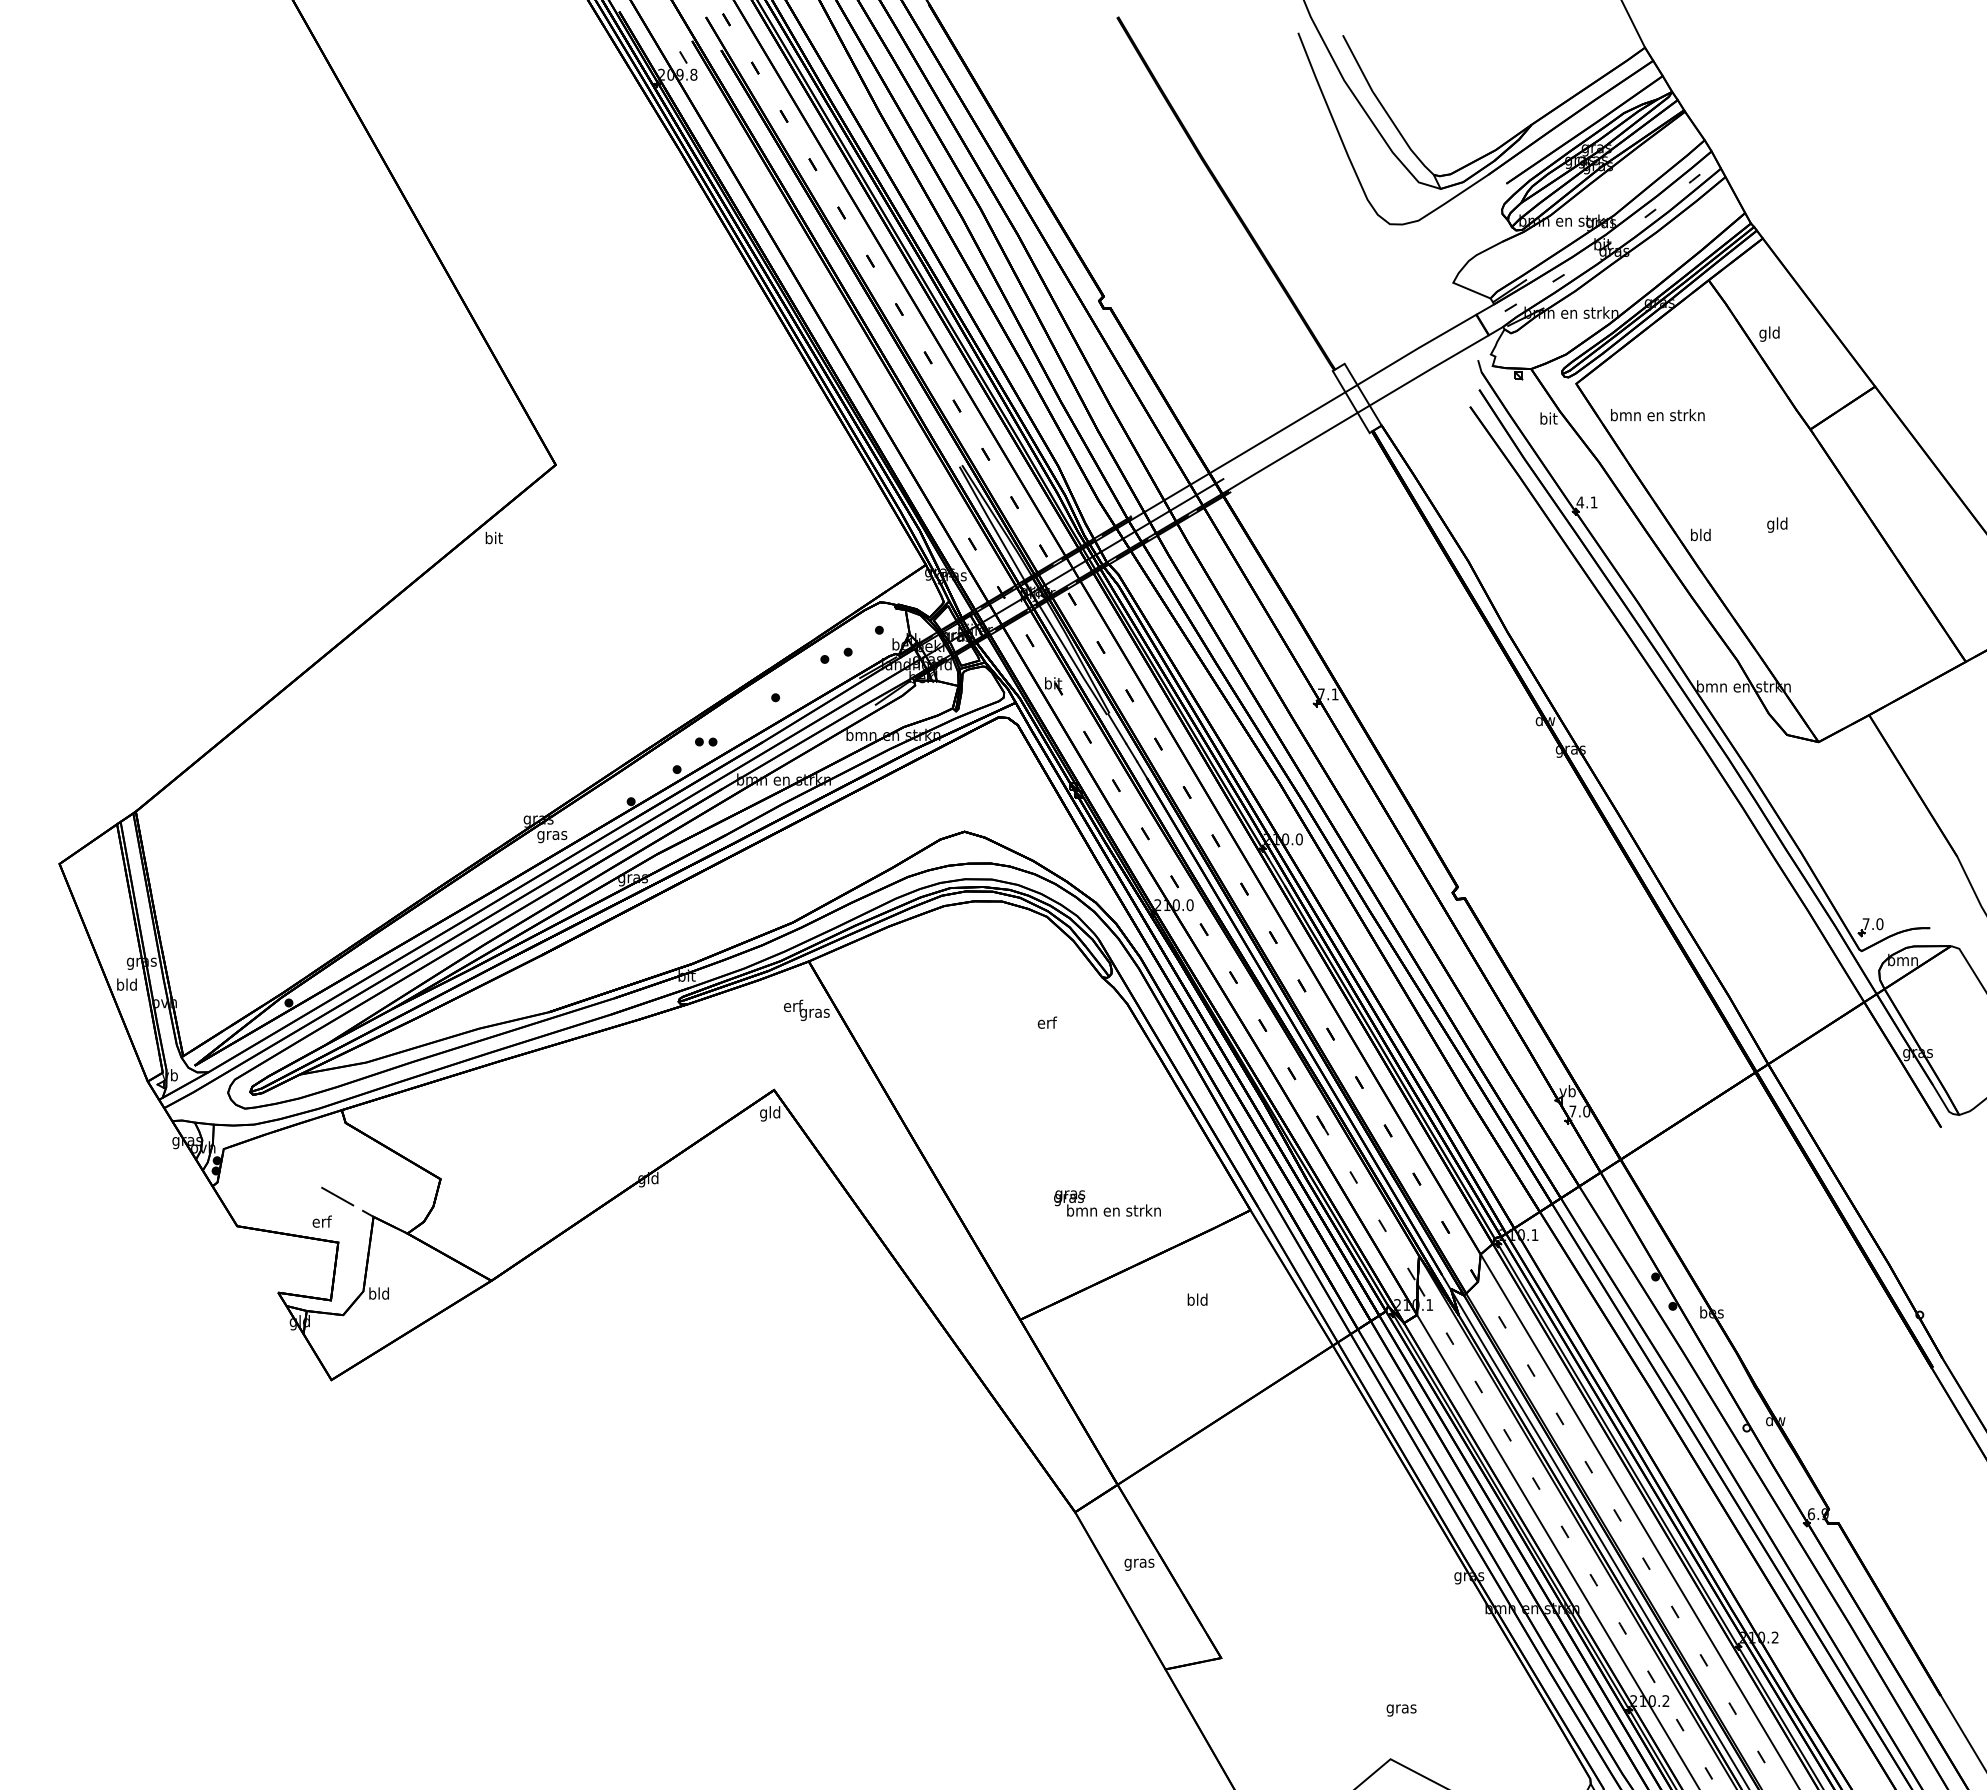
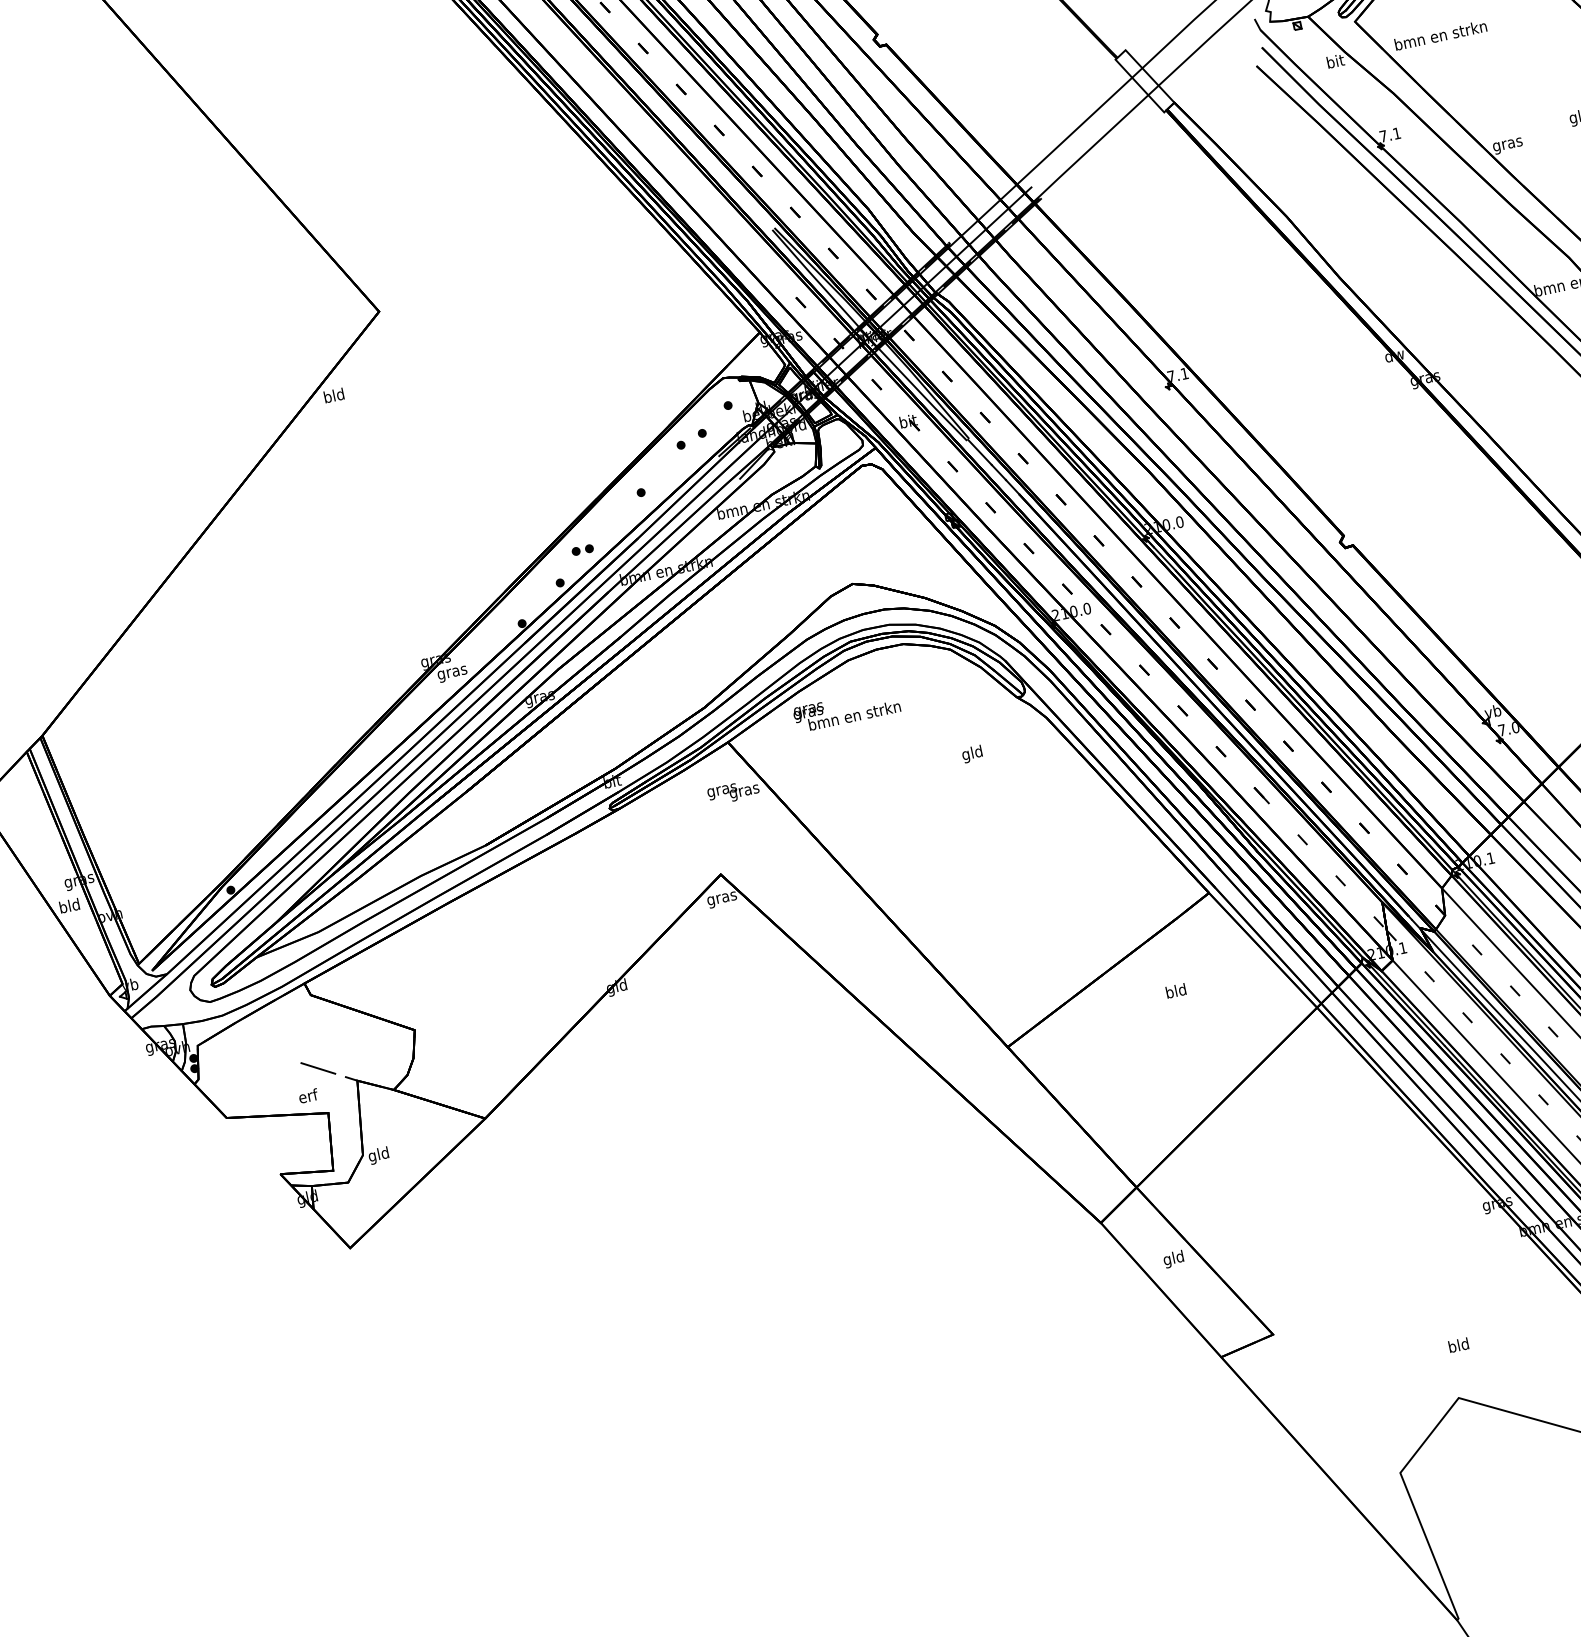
text: (1580, 502) -> (1383, 136), 4.1 -> 7.1
text: (1700, 536) -> (1507, 144), bld -> gras
text: (493, 537) -> (333, 395), bit -> bld
text: (792, 1007) -> (721, 790), erf -> gras
text: (1046, 1023) -> (971, 753), erf -> gld
text: (770, 1113) -> (722, 898), gld -> gras
text: (1107, 1203) -> (846, 709), moved
text: (372, 1294) -> (372, 1156), bld -> gld
text: (1139, 1562) -> (1173, 1258), gras -> gld
text: (1401, 1708) -> (1458, 1346), gras -> bld

